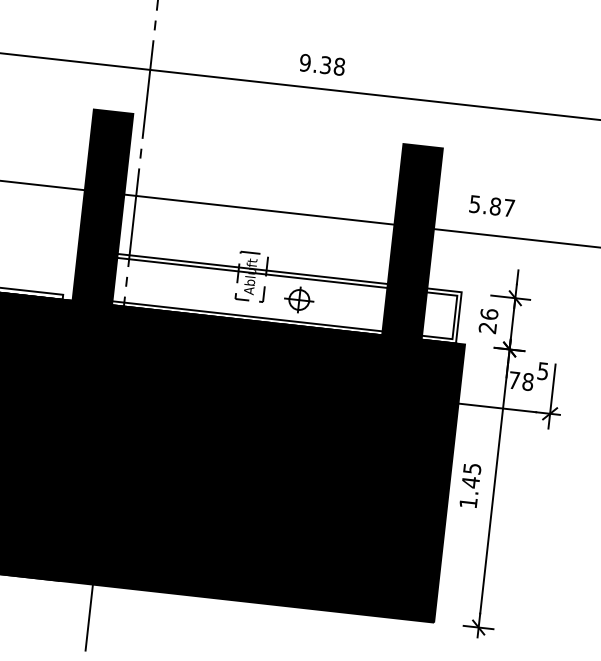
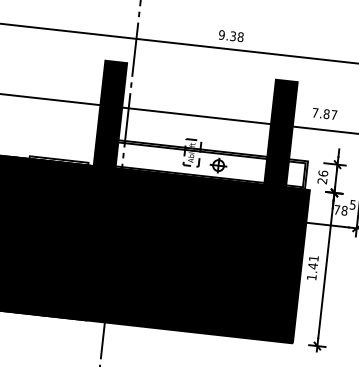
text: (475, 203) -> (315, 112), 5.87 -> 7.87
text: (471, 468) -> (313, 258), 1.45 -> 1.41

